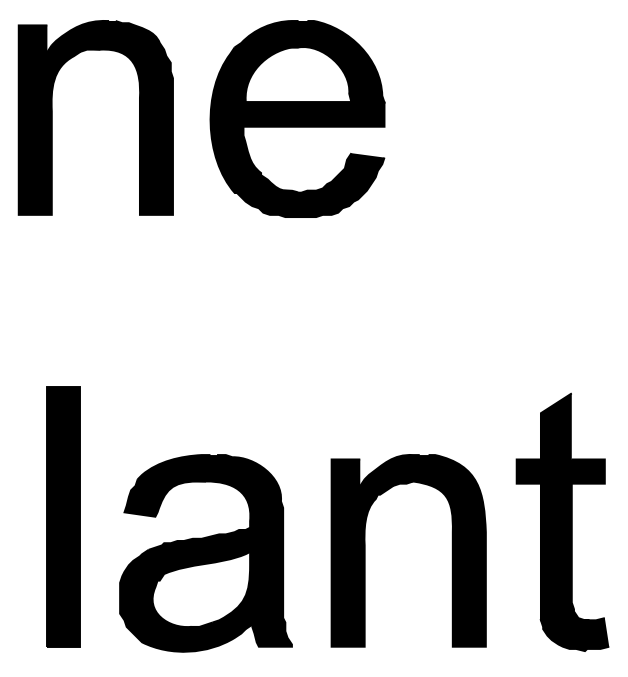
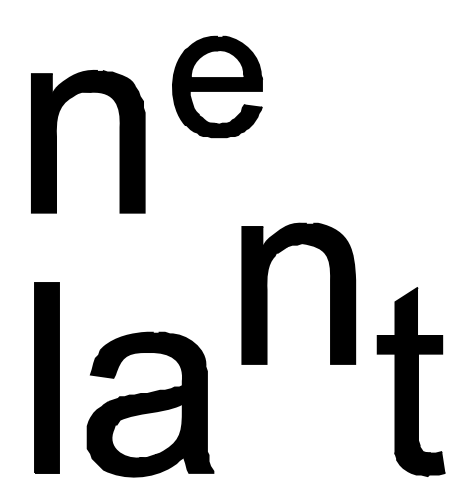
part: (52, 117) -> (56, 141), moved
part: (297, 118) -> (217, 86), size x0.7
part: (365, 550) -> (267, 293), moved

